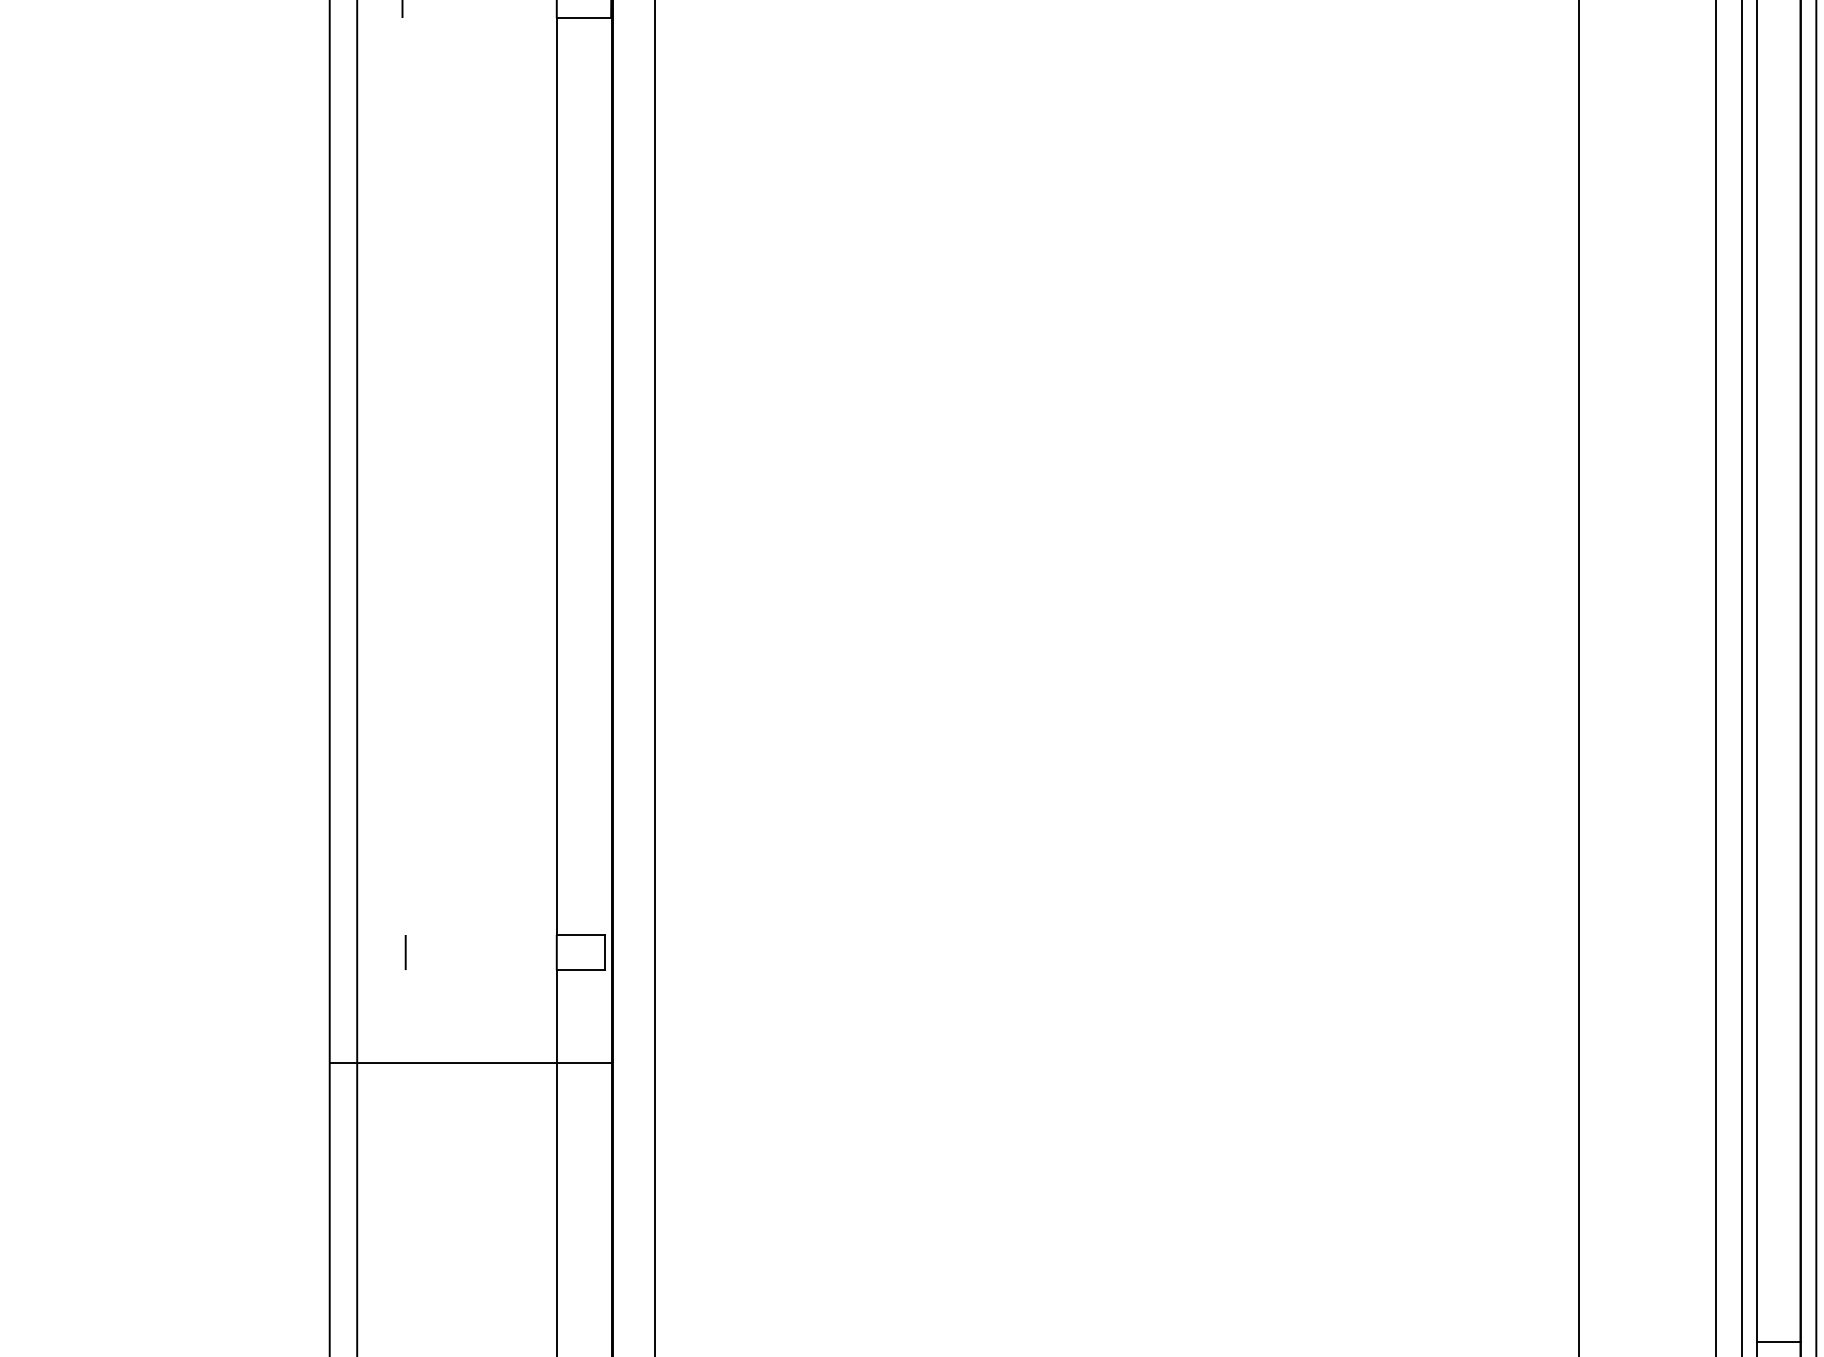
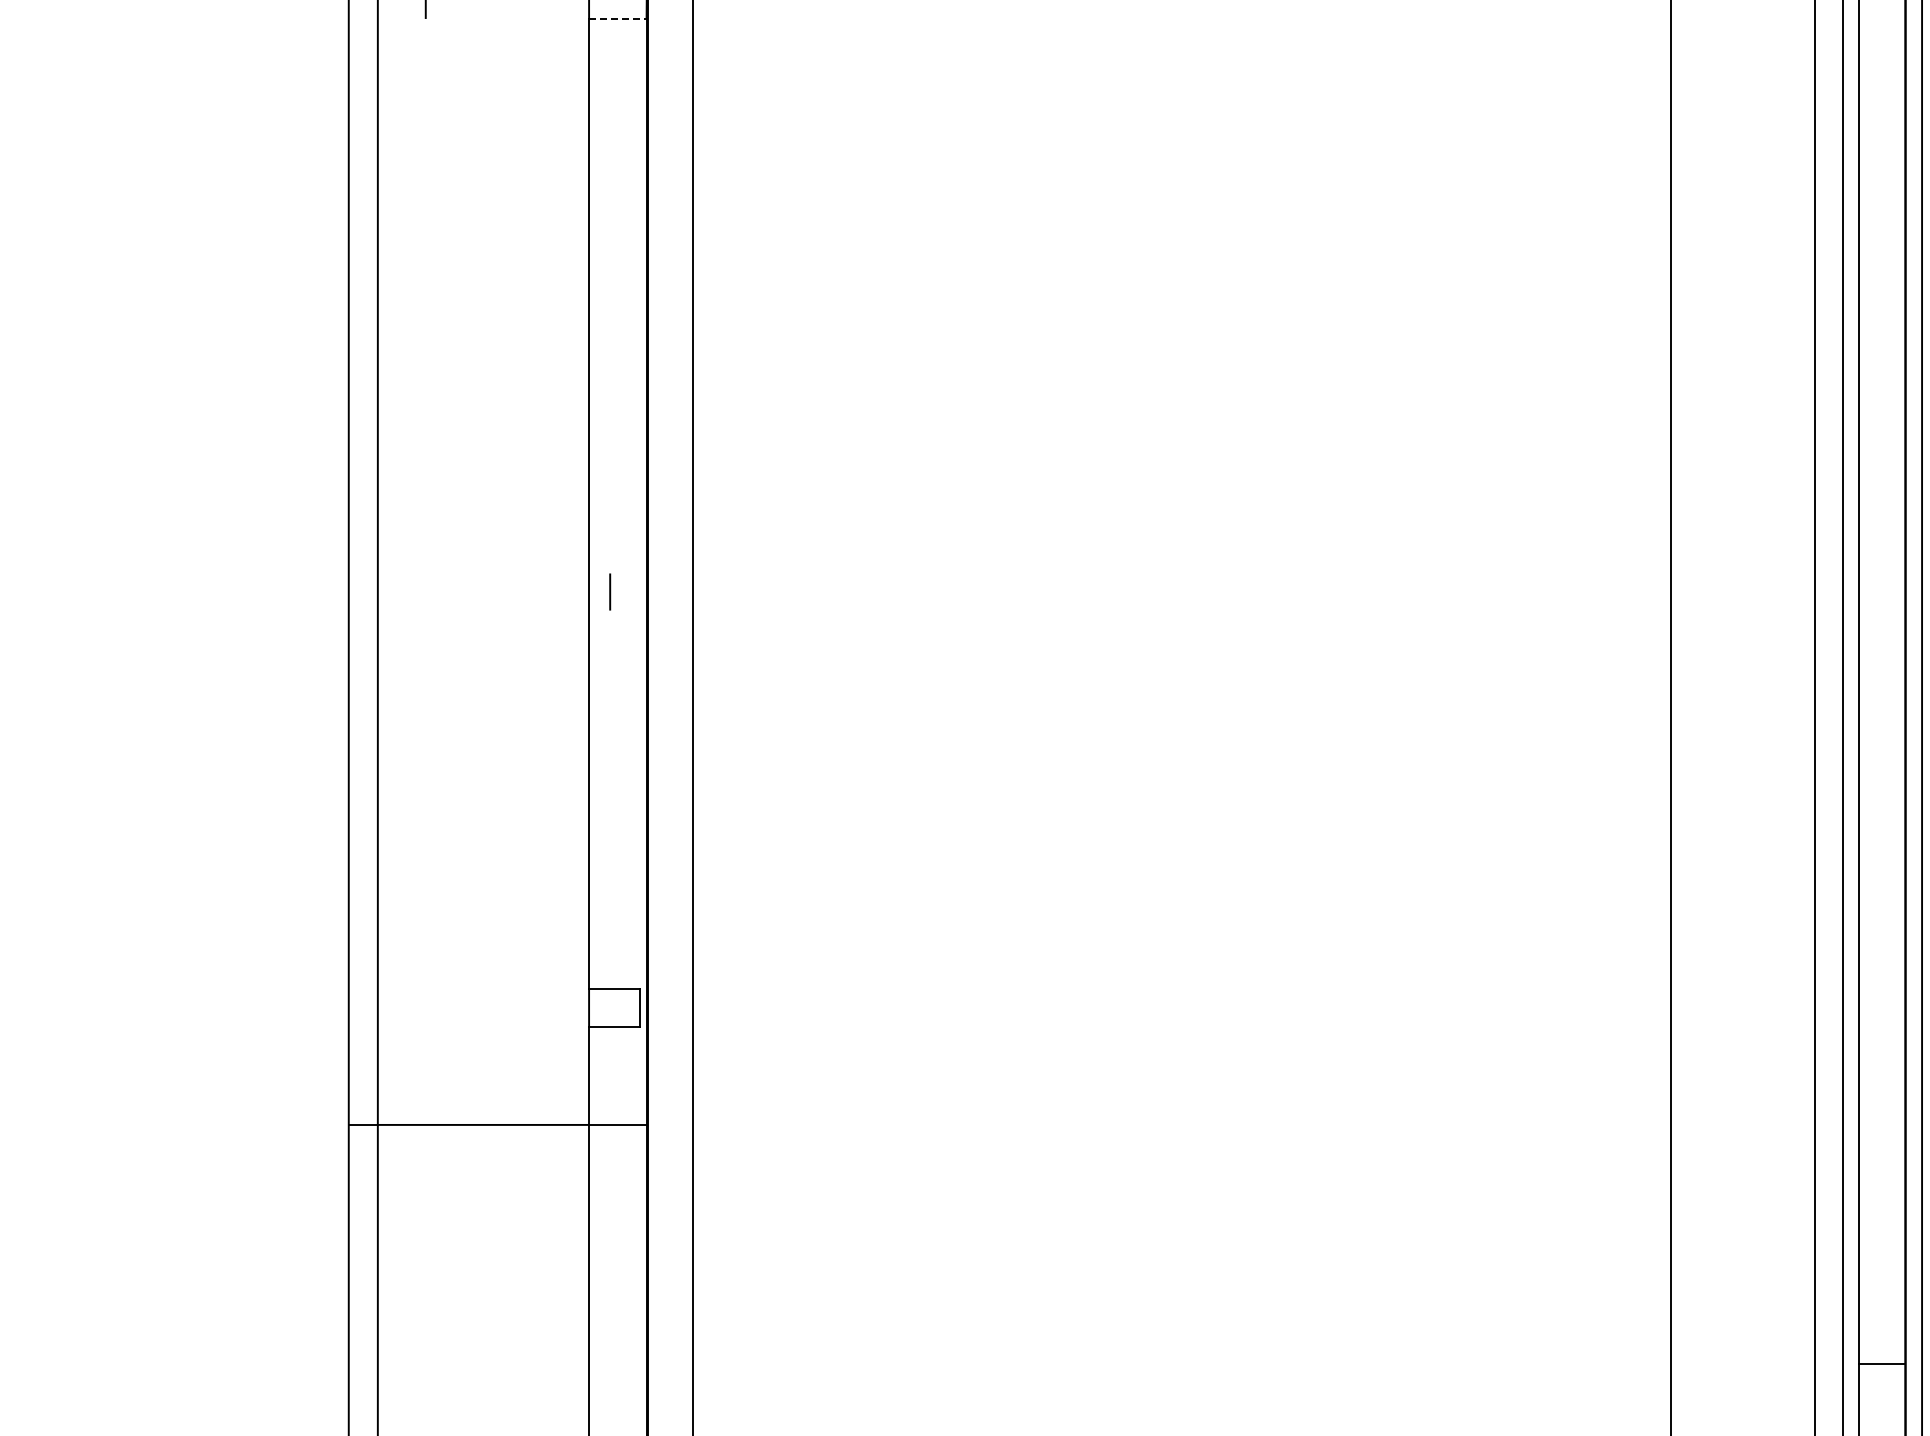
line: (583, 17) -> (617, 18), solid -> dashed
line: (406, 952) -> (610, 591), moved
line: (1778, 1341) -> (1882, 1363), moved

